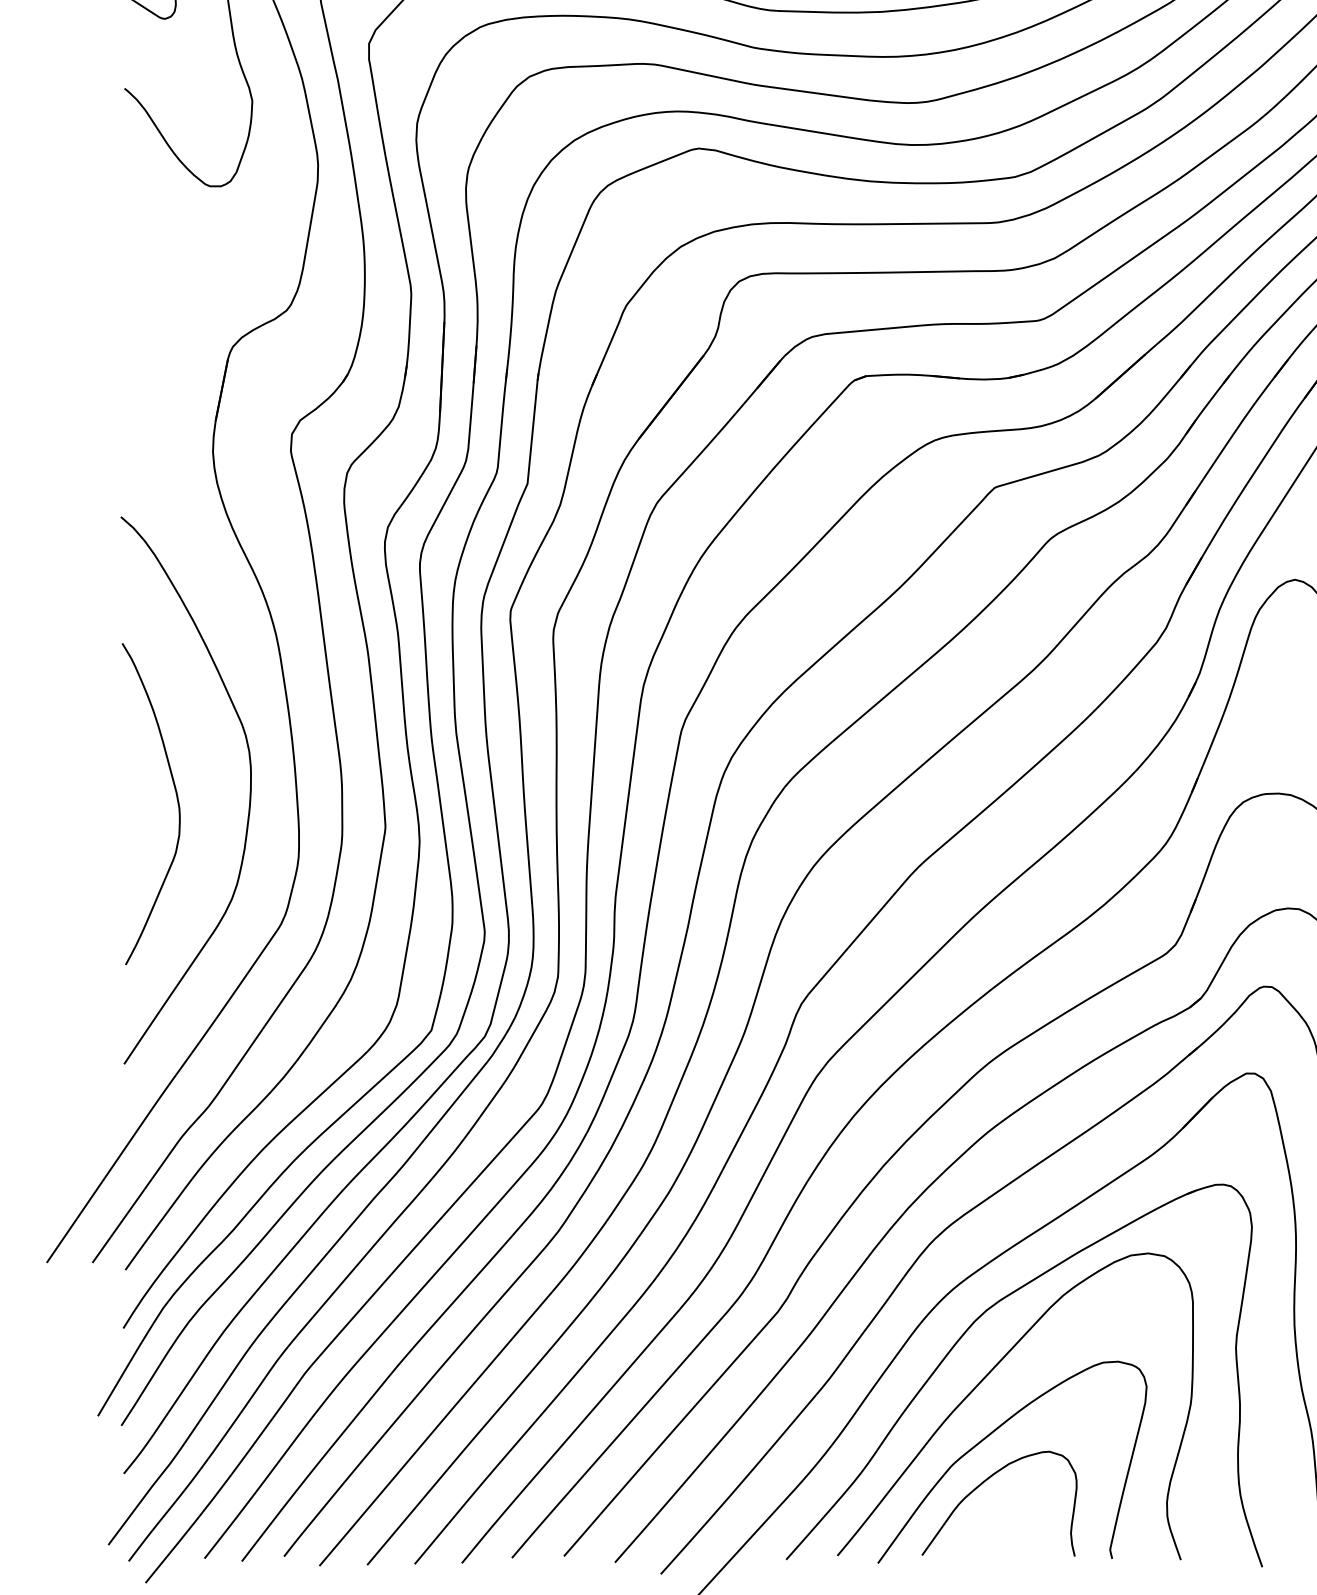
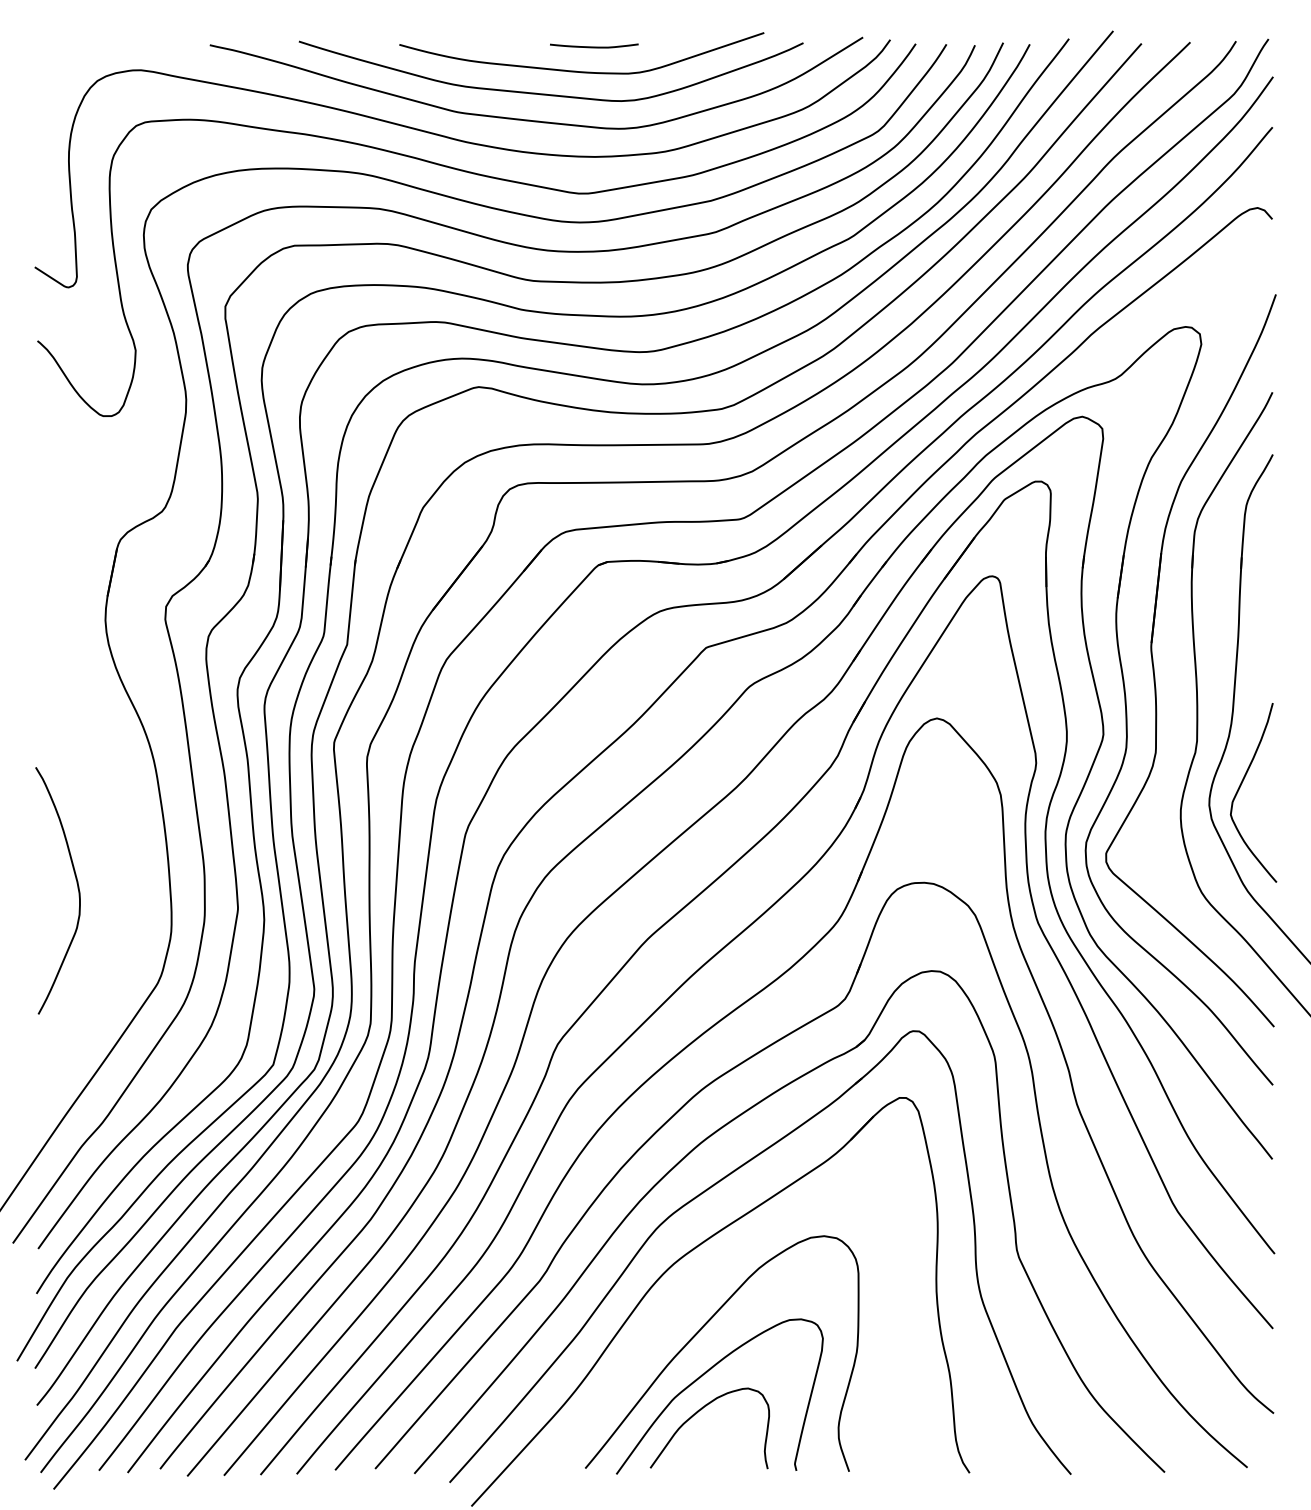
curve: (249, 789) -> (133, 879), removed
part: (967, 1331) -> (685, 1296), removed

